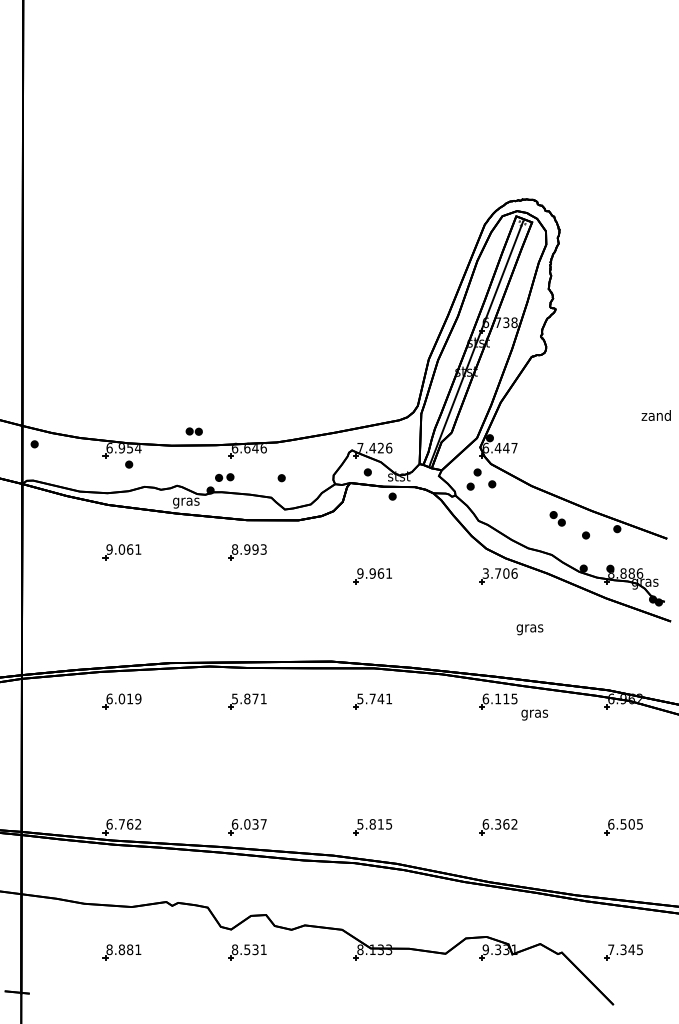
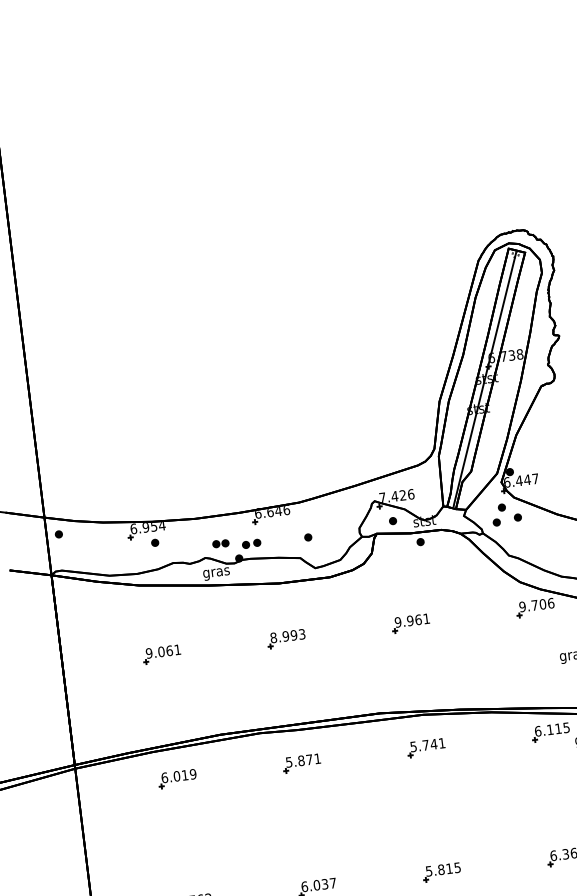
part: (193, 431) -> (220, 543), moved
part: (121, 552) -> (161, 654), moved
part: (247, 552) -> (286, 639), moved
text: (485, 573) -> (522, 606), 3.706 -> 9.706

